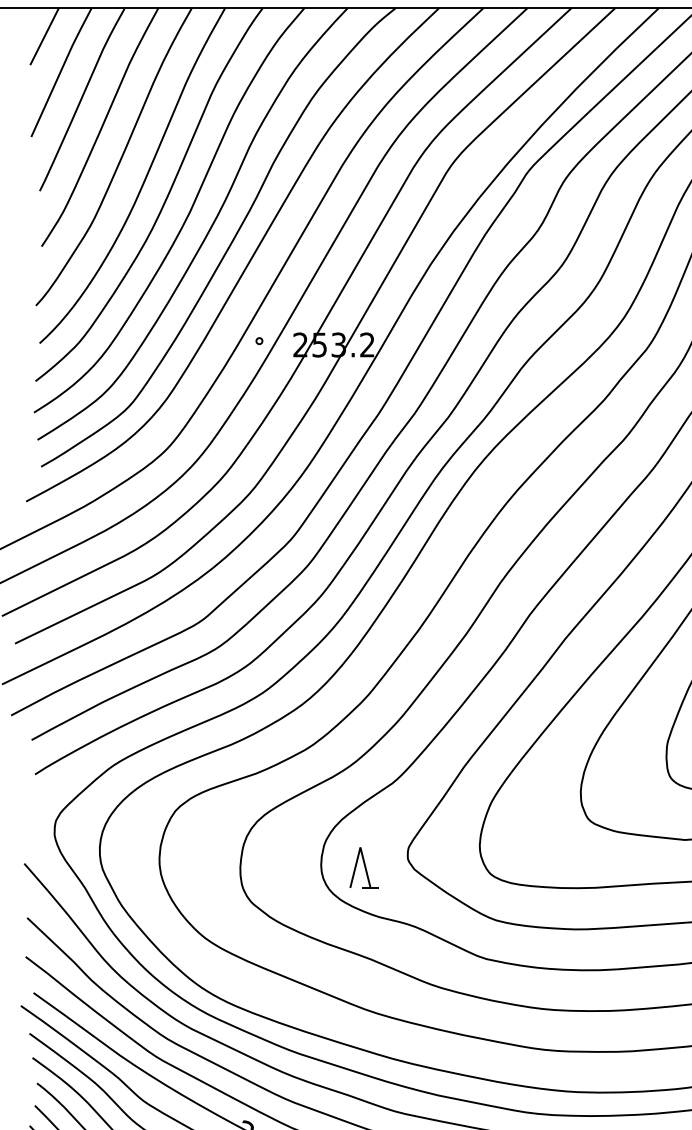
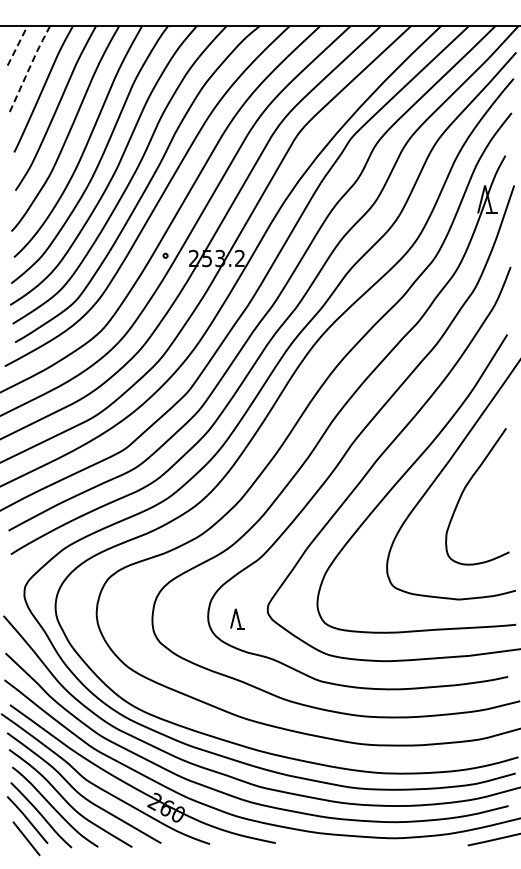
line: (44, 35) -> (17, 45), solid -> dashed
line: (61, 70) -> (29, 69), solid -> dashed
part: (363, 867) -> (237, 618), size x0.7

